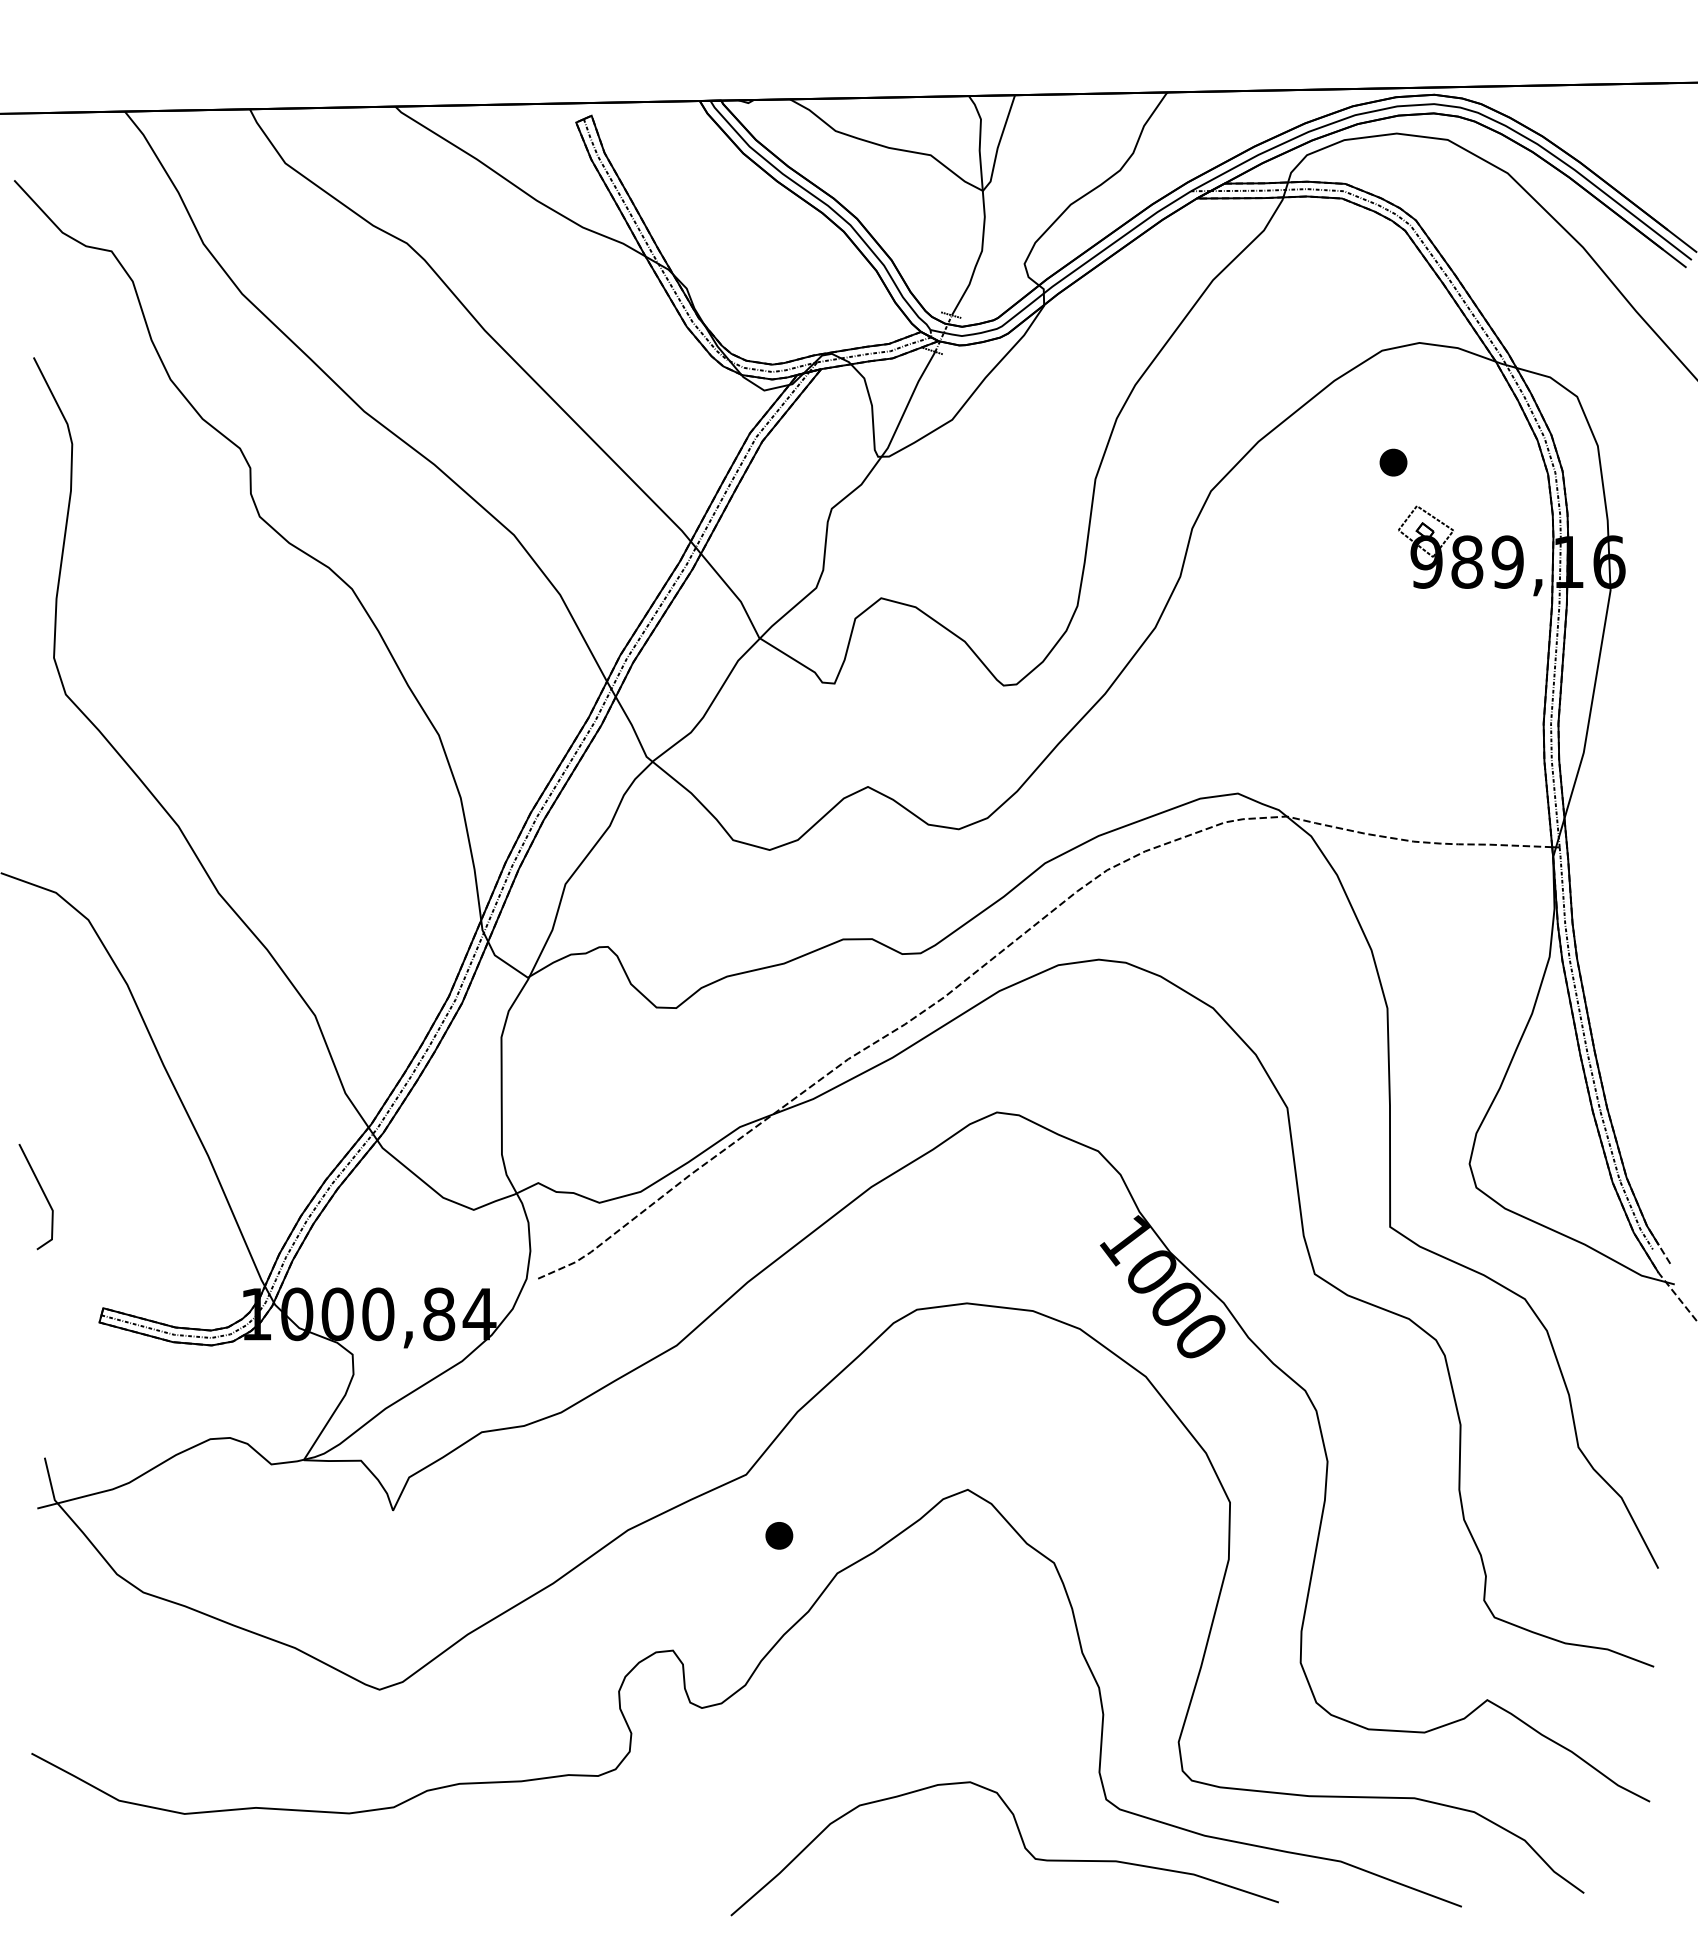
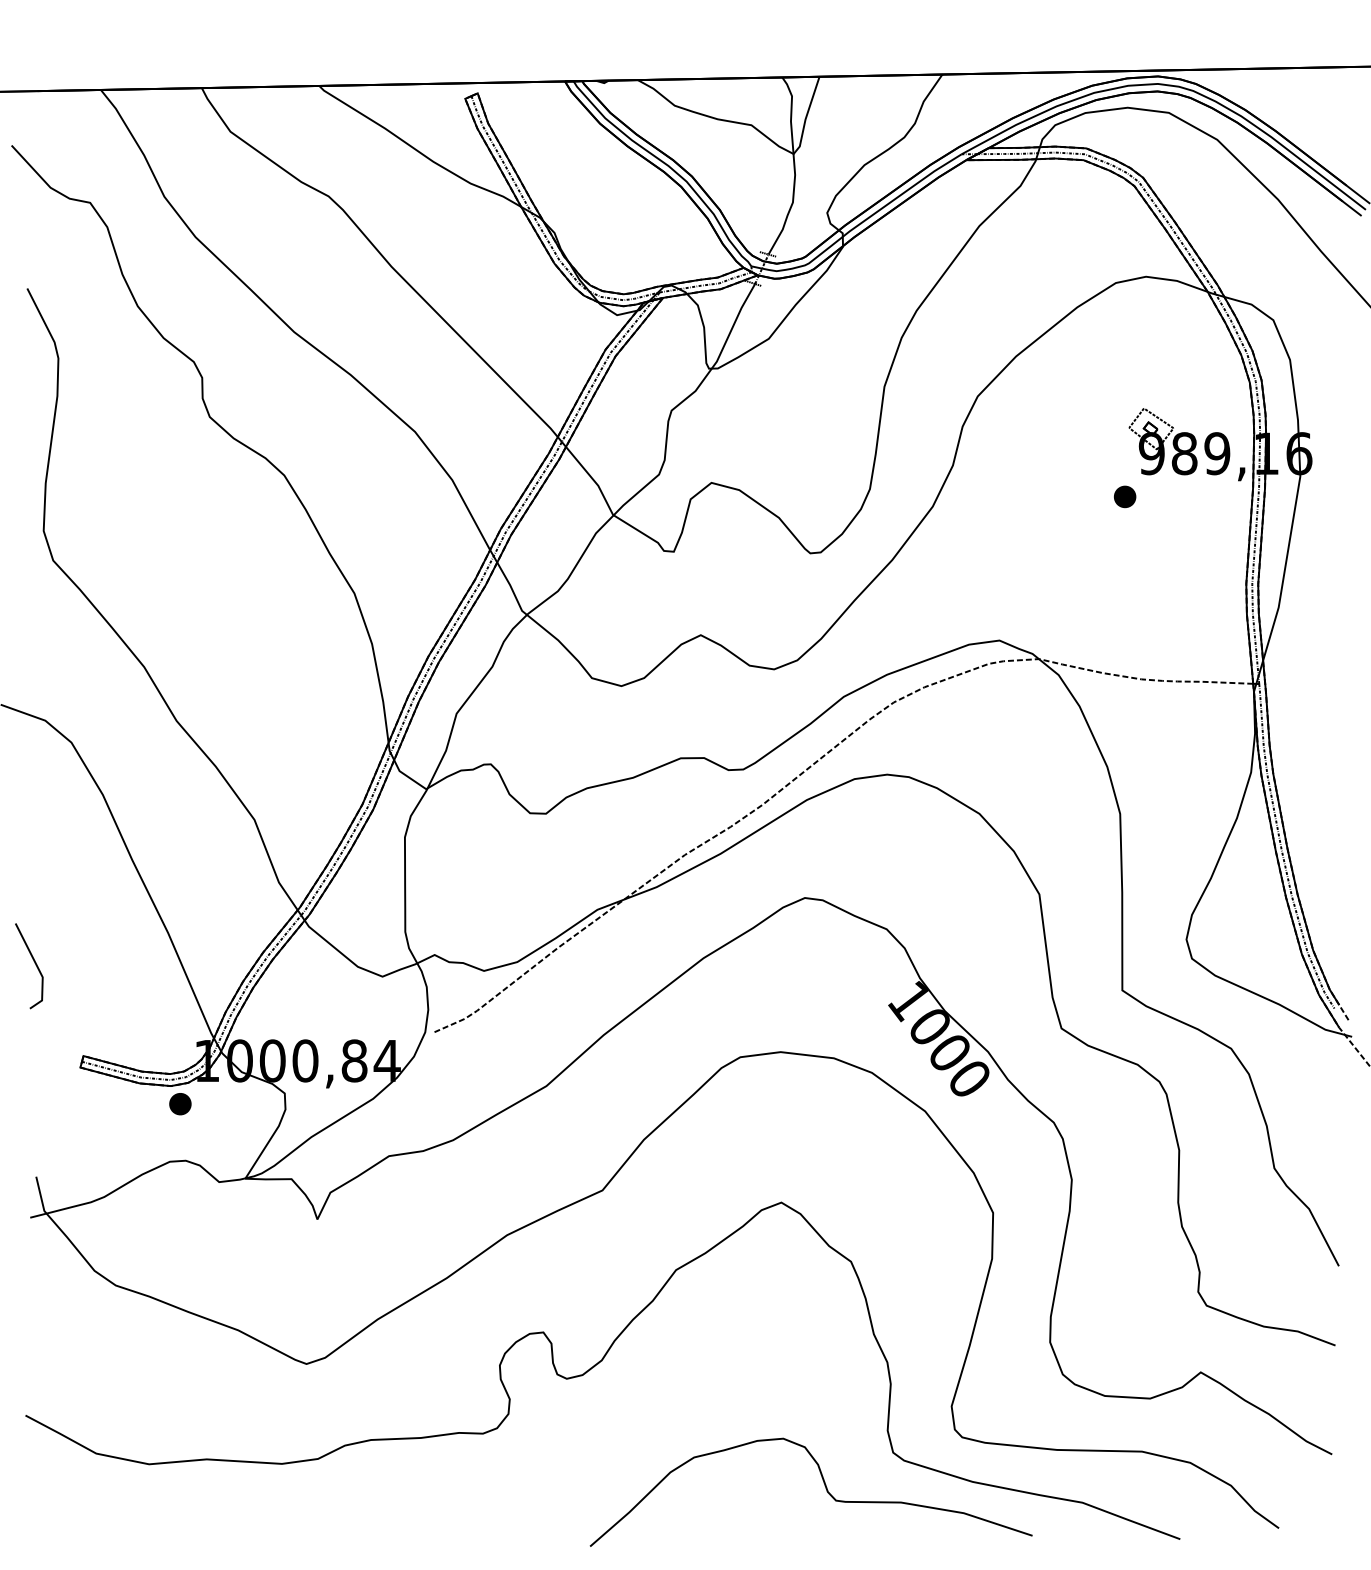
part: (1393, 462) -> (1125, 496), moved
part: (779, 1535) -> (180, 1103), moved

